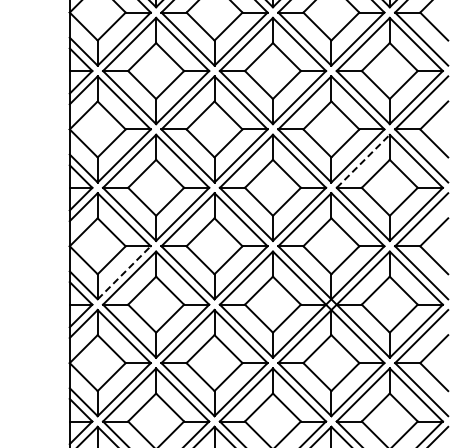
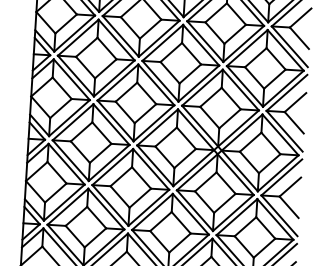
line: (363, 161) -> (247, 48), dashed -> solid
line: (124, 272) -> (69, 117), dashed -> solid

